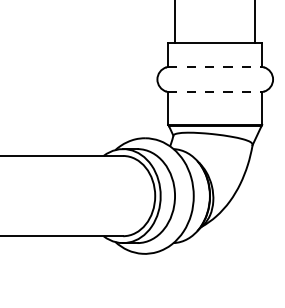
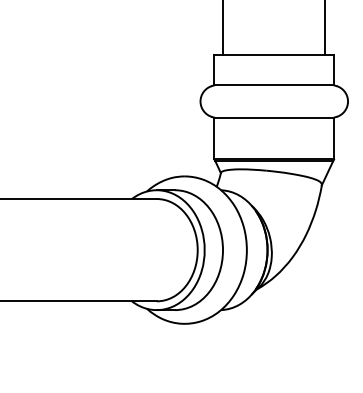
line: (215, 66) -> (274, 84), dashed -> solid
line: (215, 92) -> (274, 118), dashed -> solid

